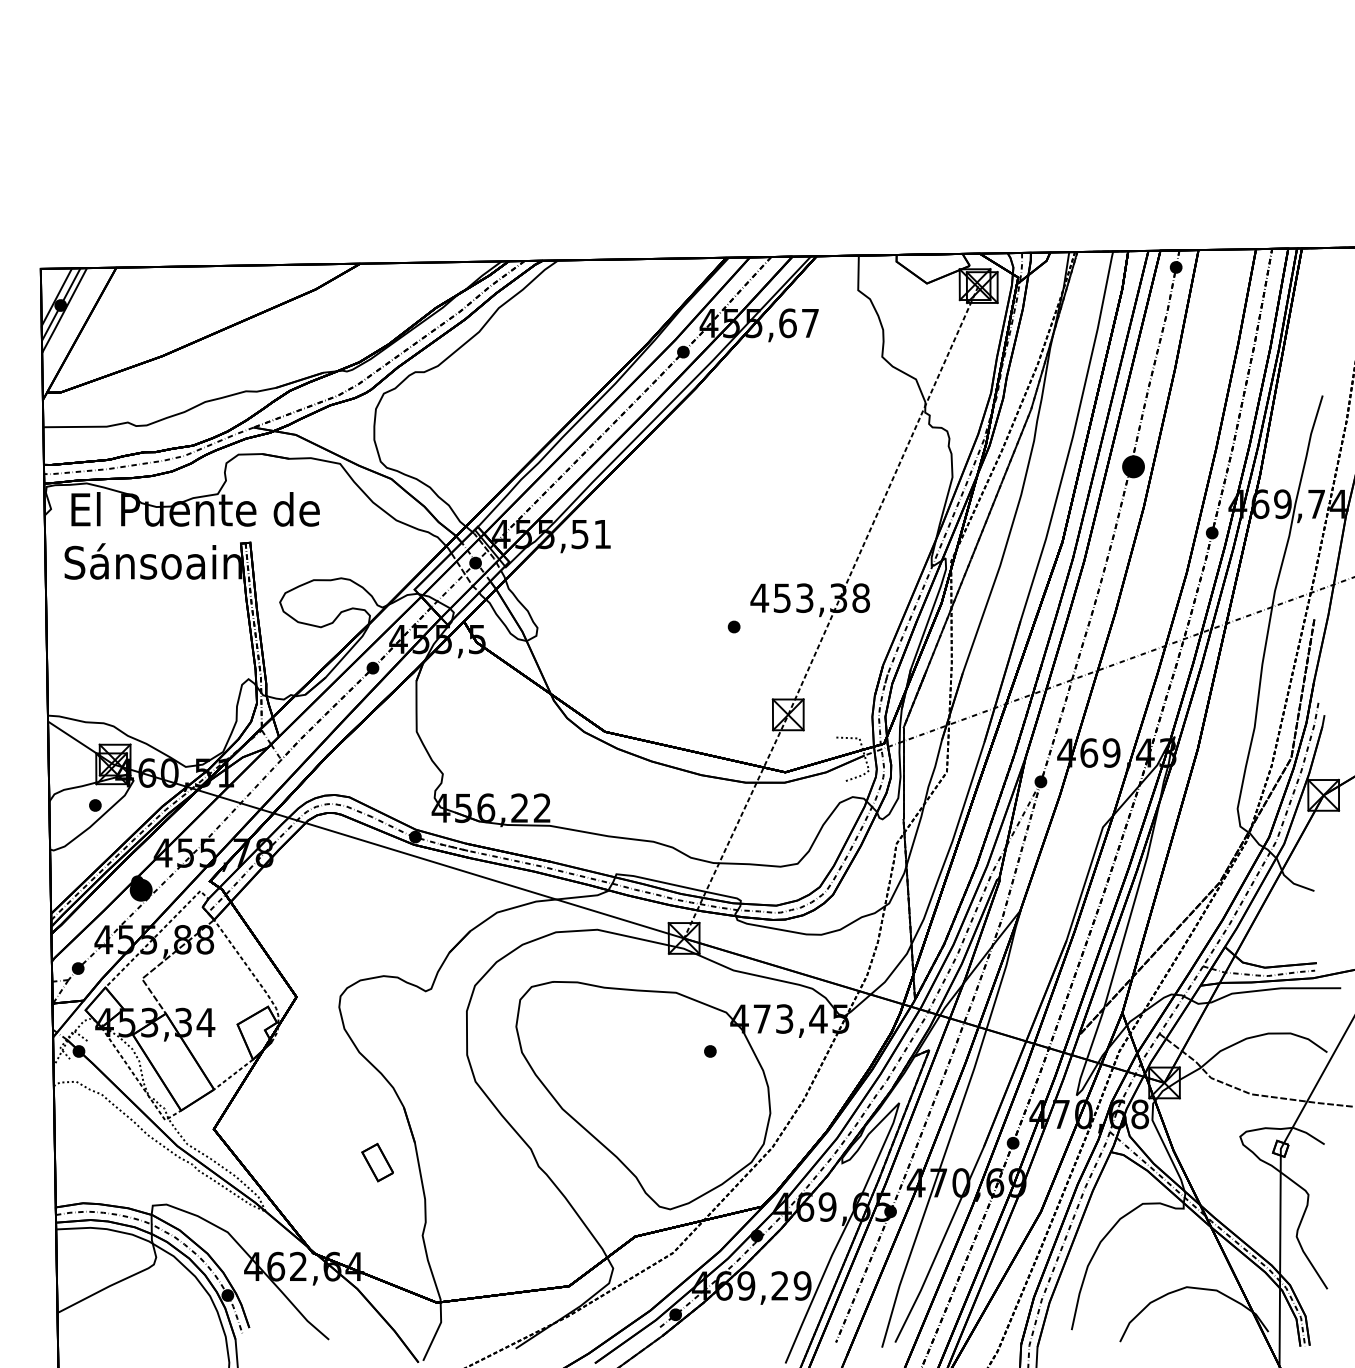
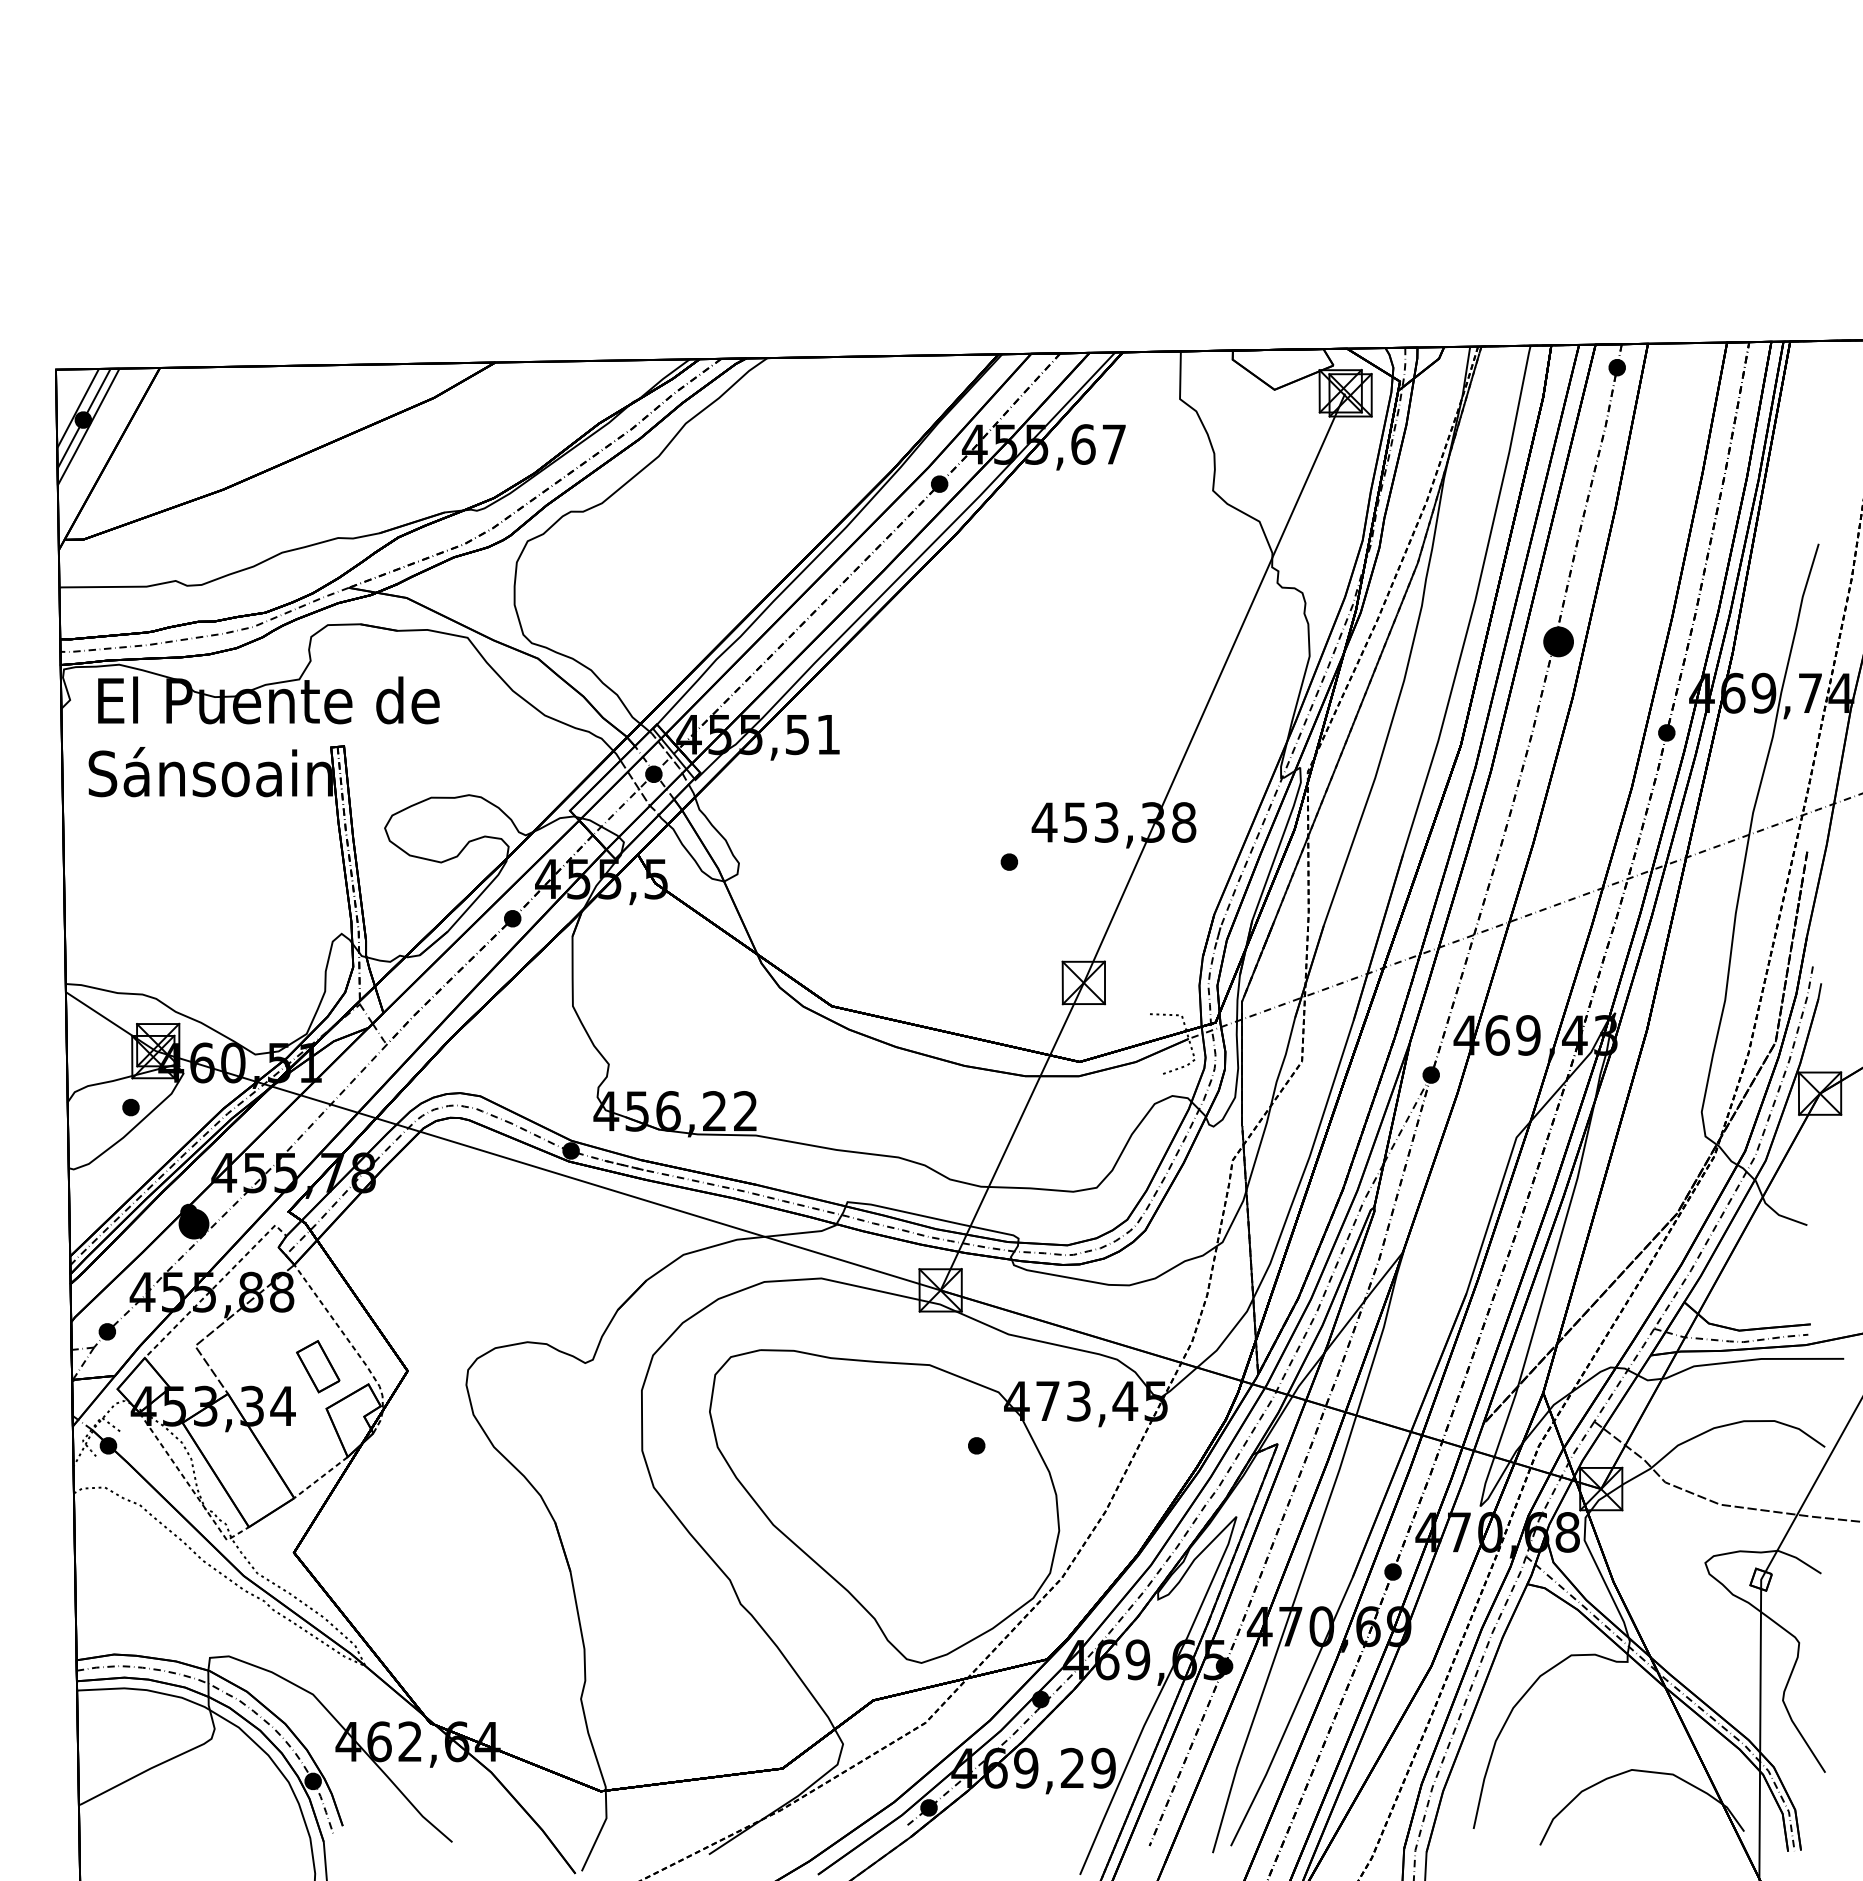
line: (833, 614) -> (1145, 844), dashed -> solid
part: (377, 1162) -> (318, 1366), moved

